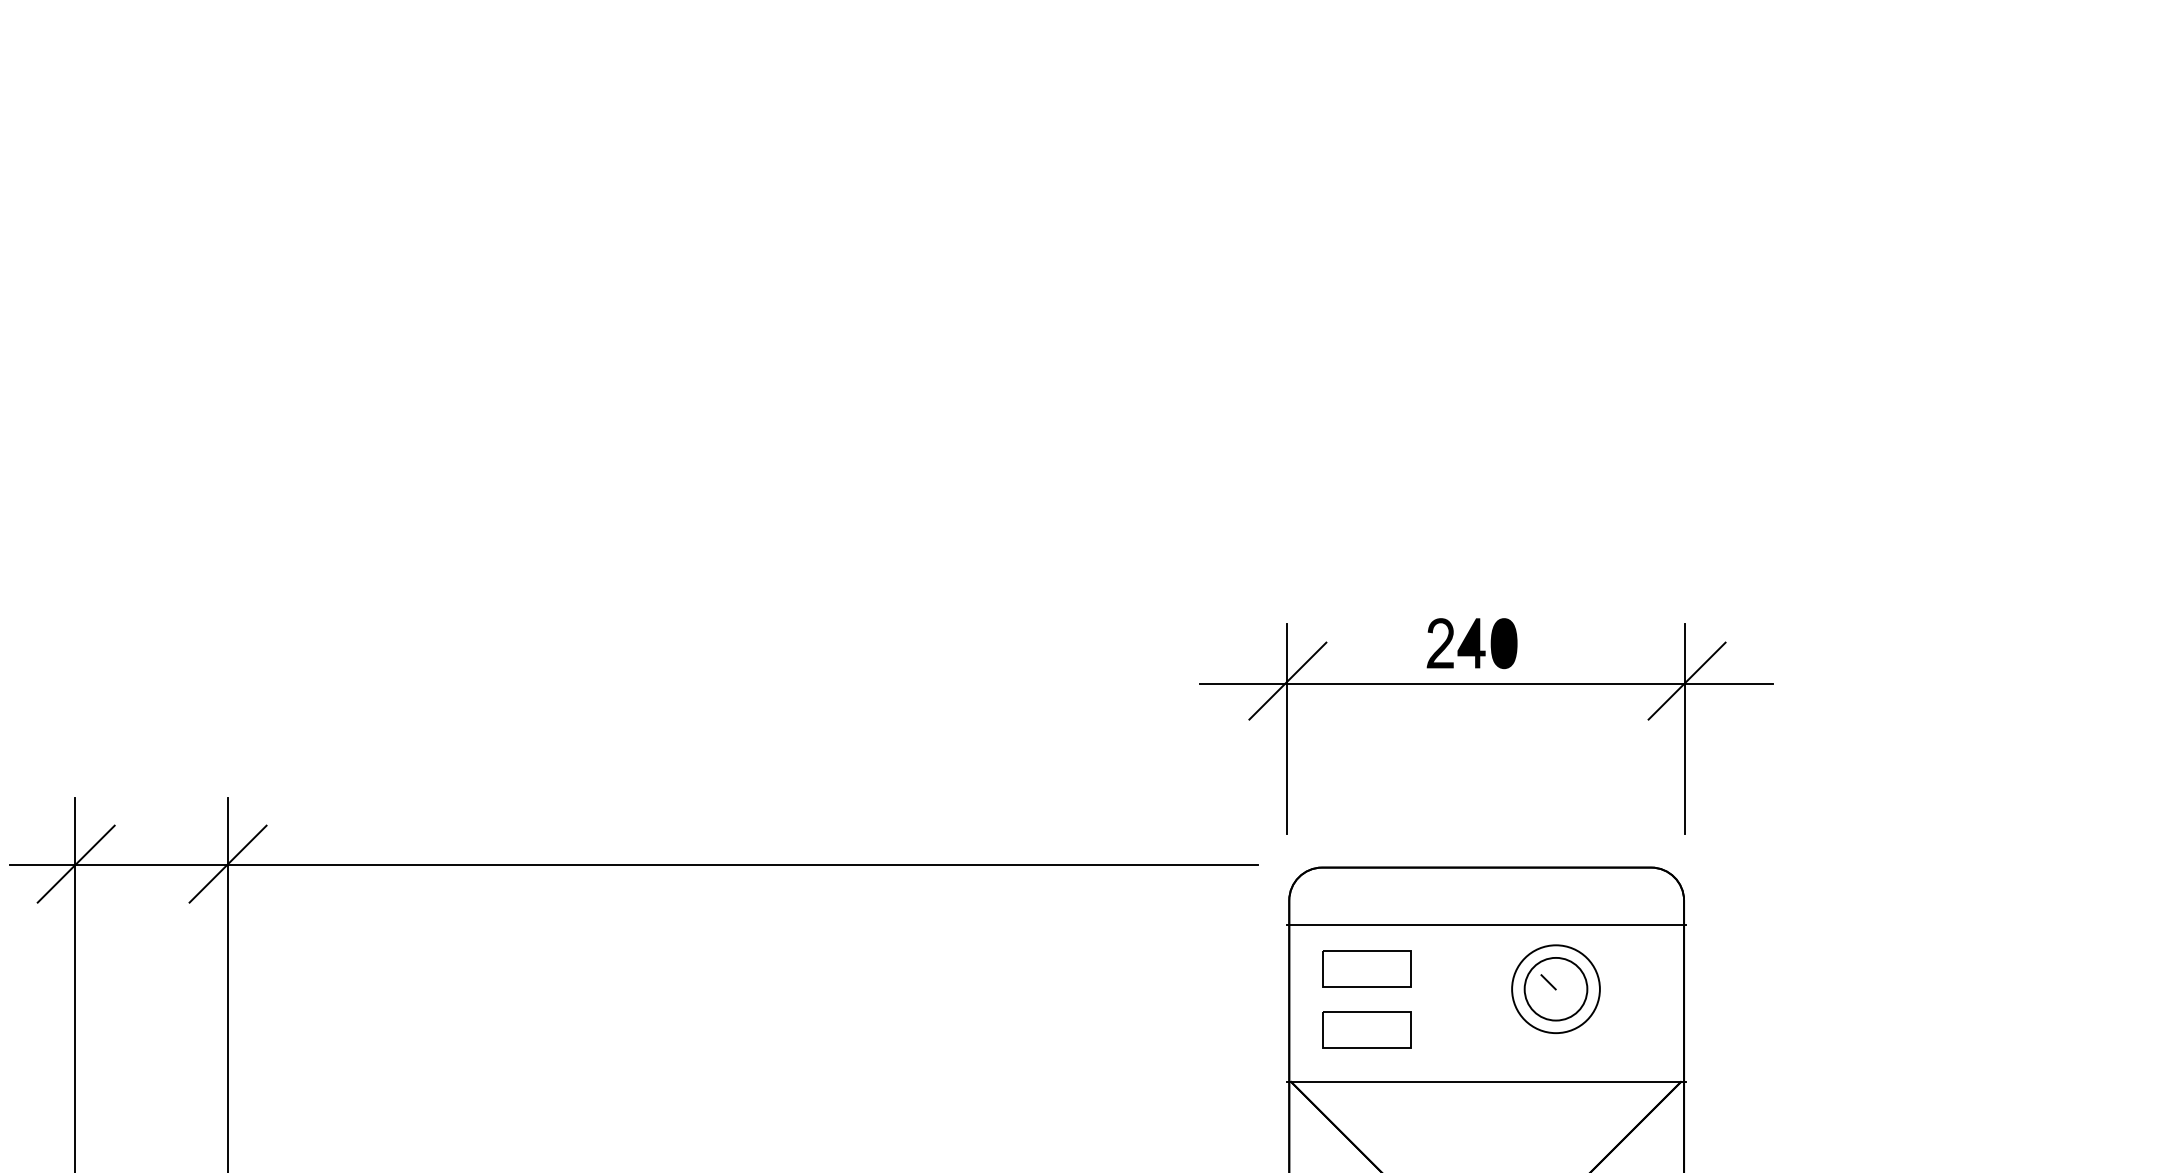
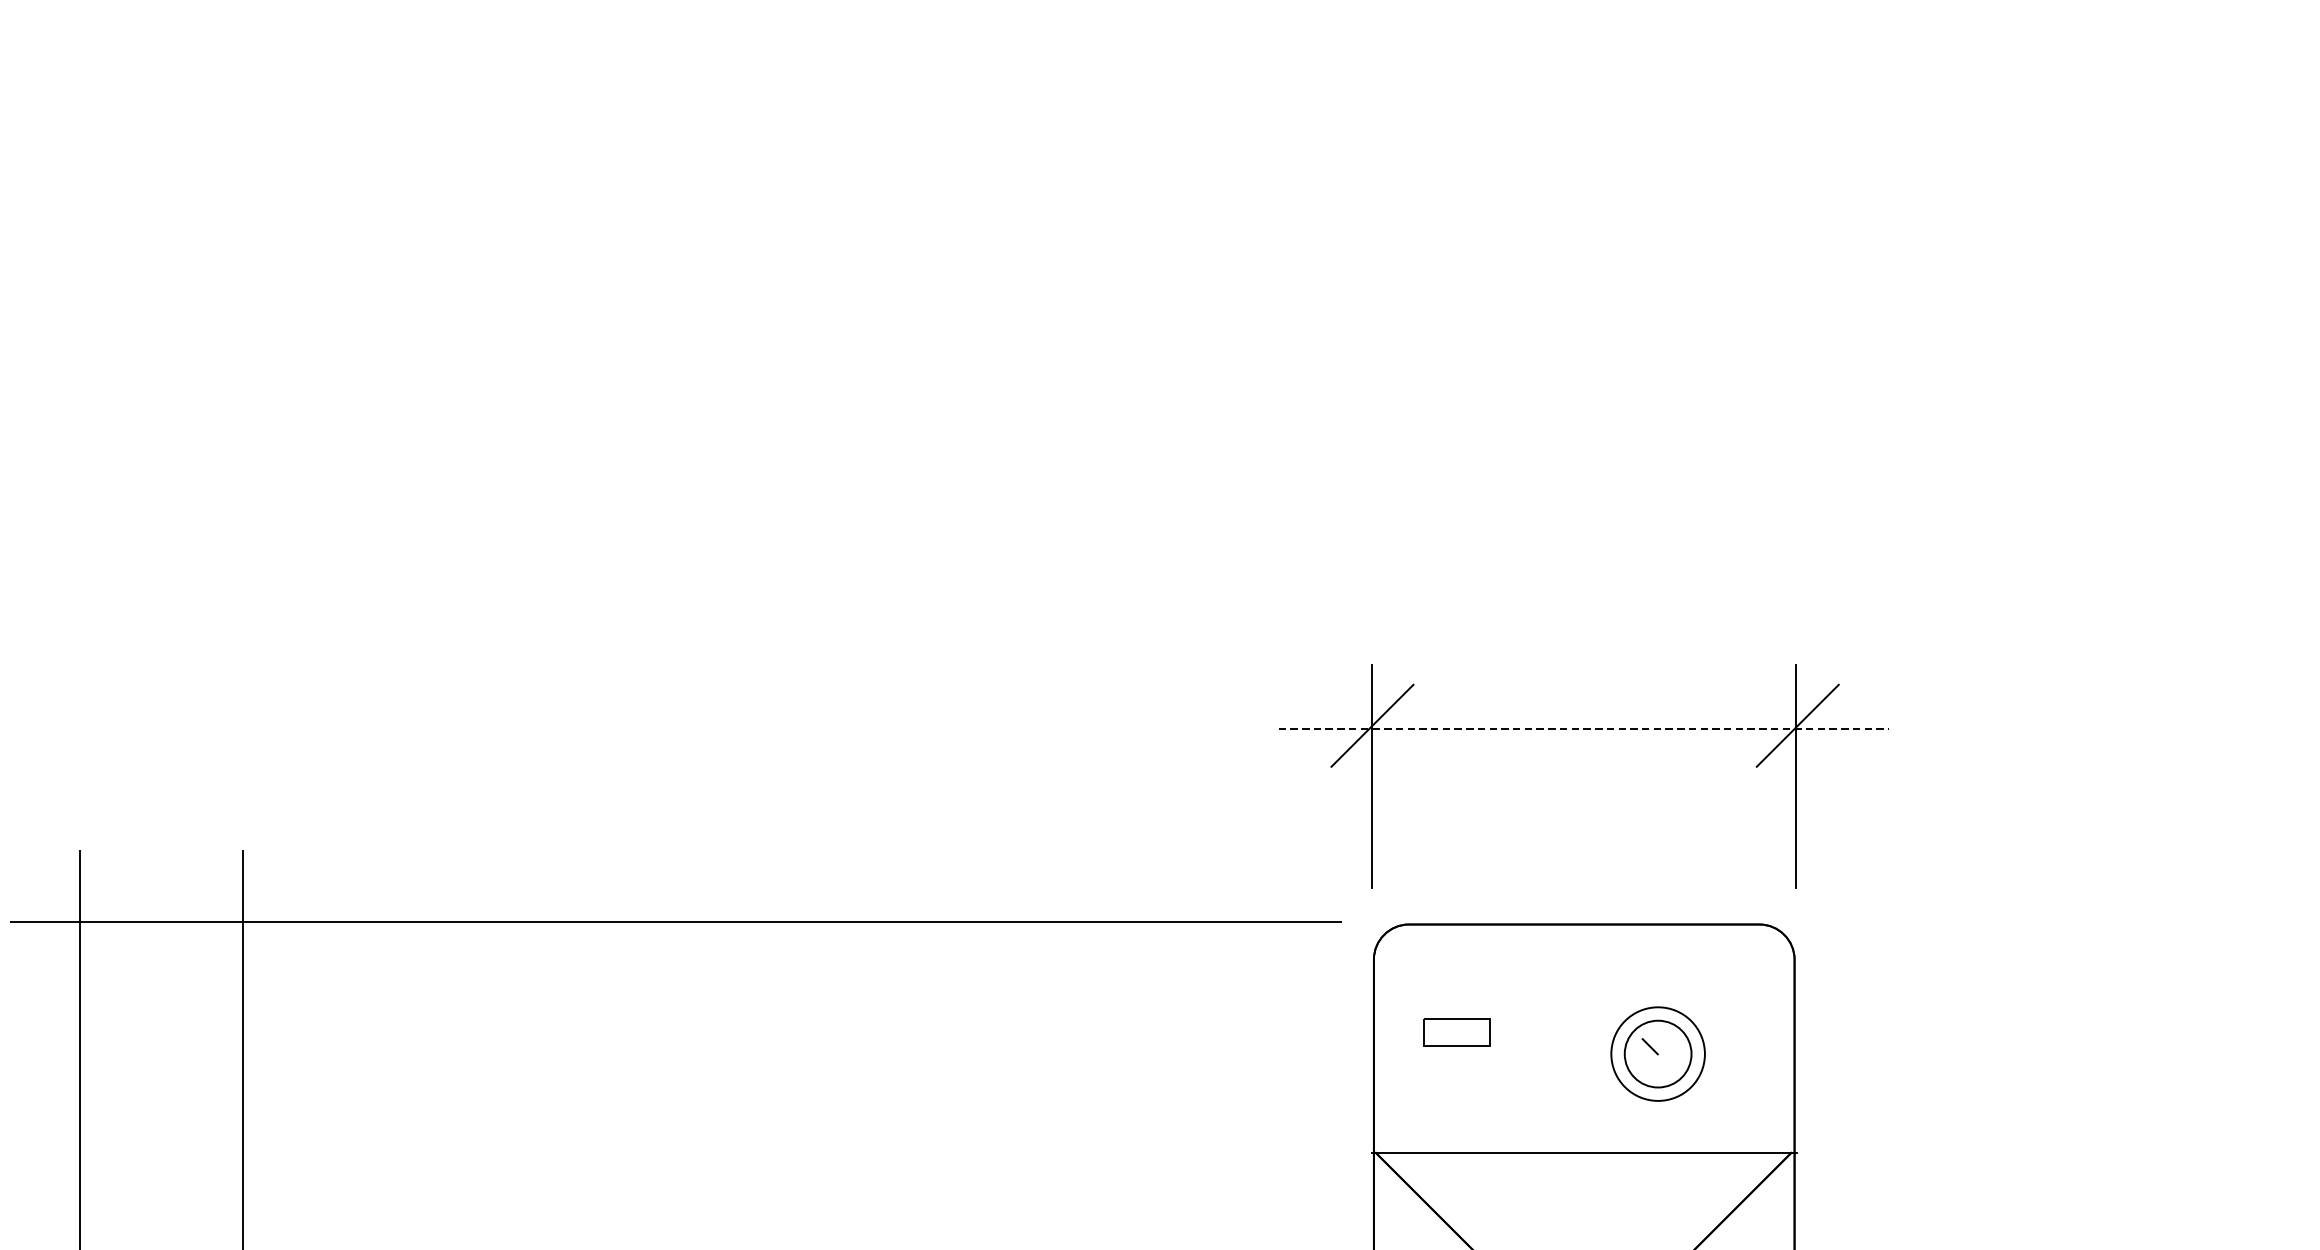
part: (1471, 643) -> (1568, 685), removed
line: (1486, 683) -> (1584, 728), solid -> dashed
line: (75, 863) -> (80, 920), removed
line: (227, 863) -> (242, 920), removed
line: (1486, 925) -> (1584, 986), removed
part: (1366, 968) -> (1456, 1032), size x0.7
part: (1366, 1029) -> (1456, 1097), removed

